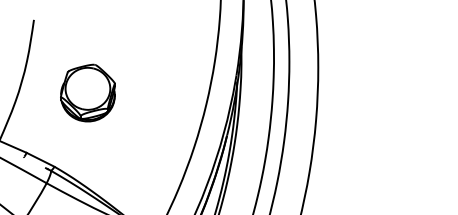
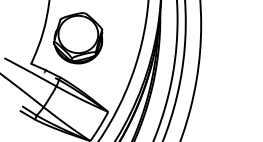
part: (88, 93) -> (78, 38), size x1.67

